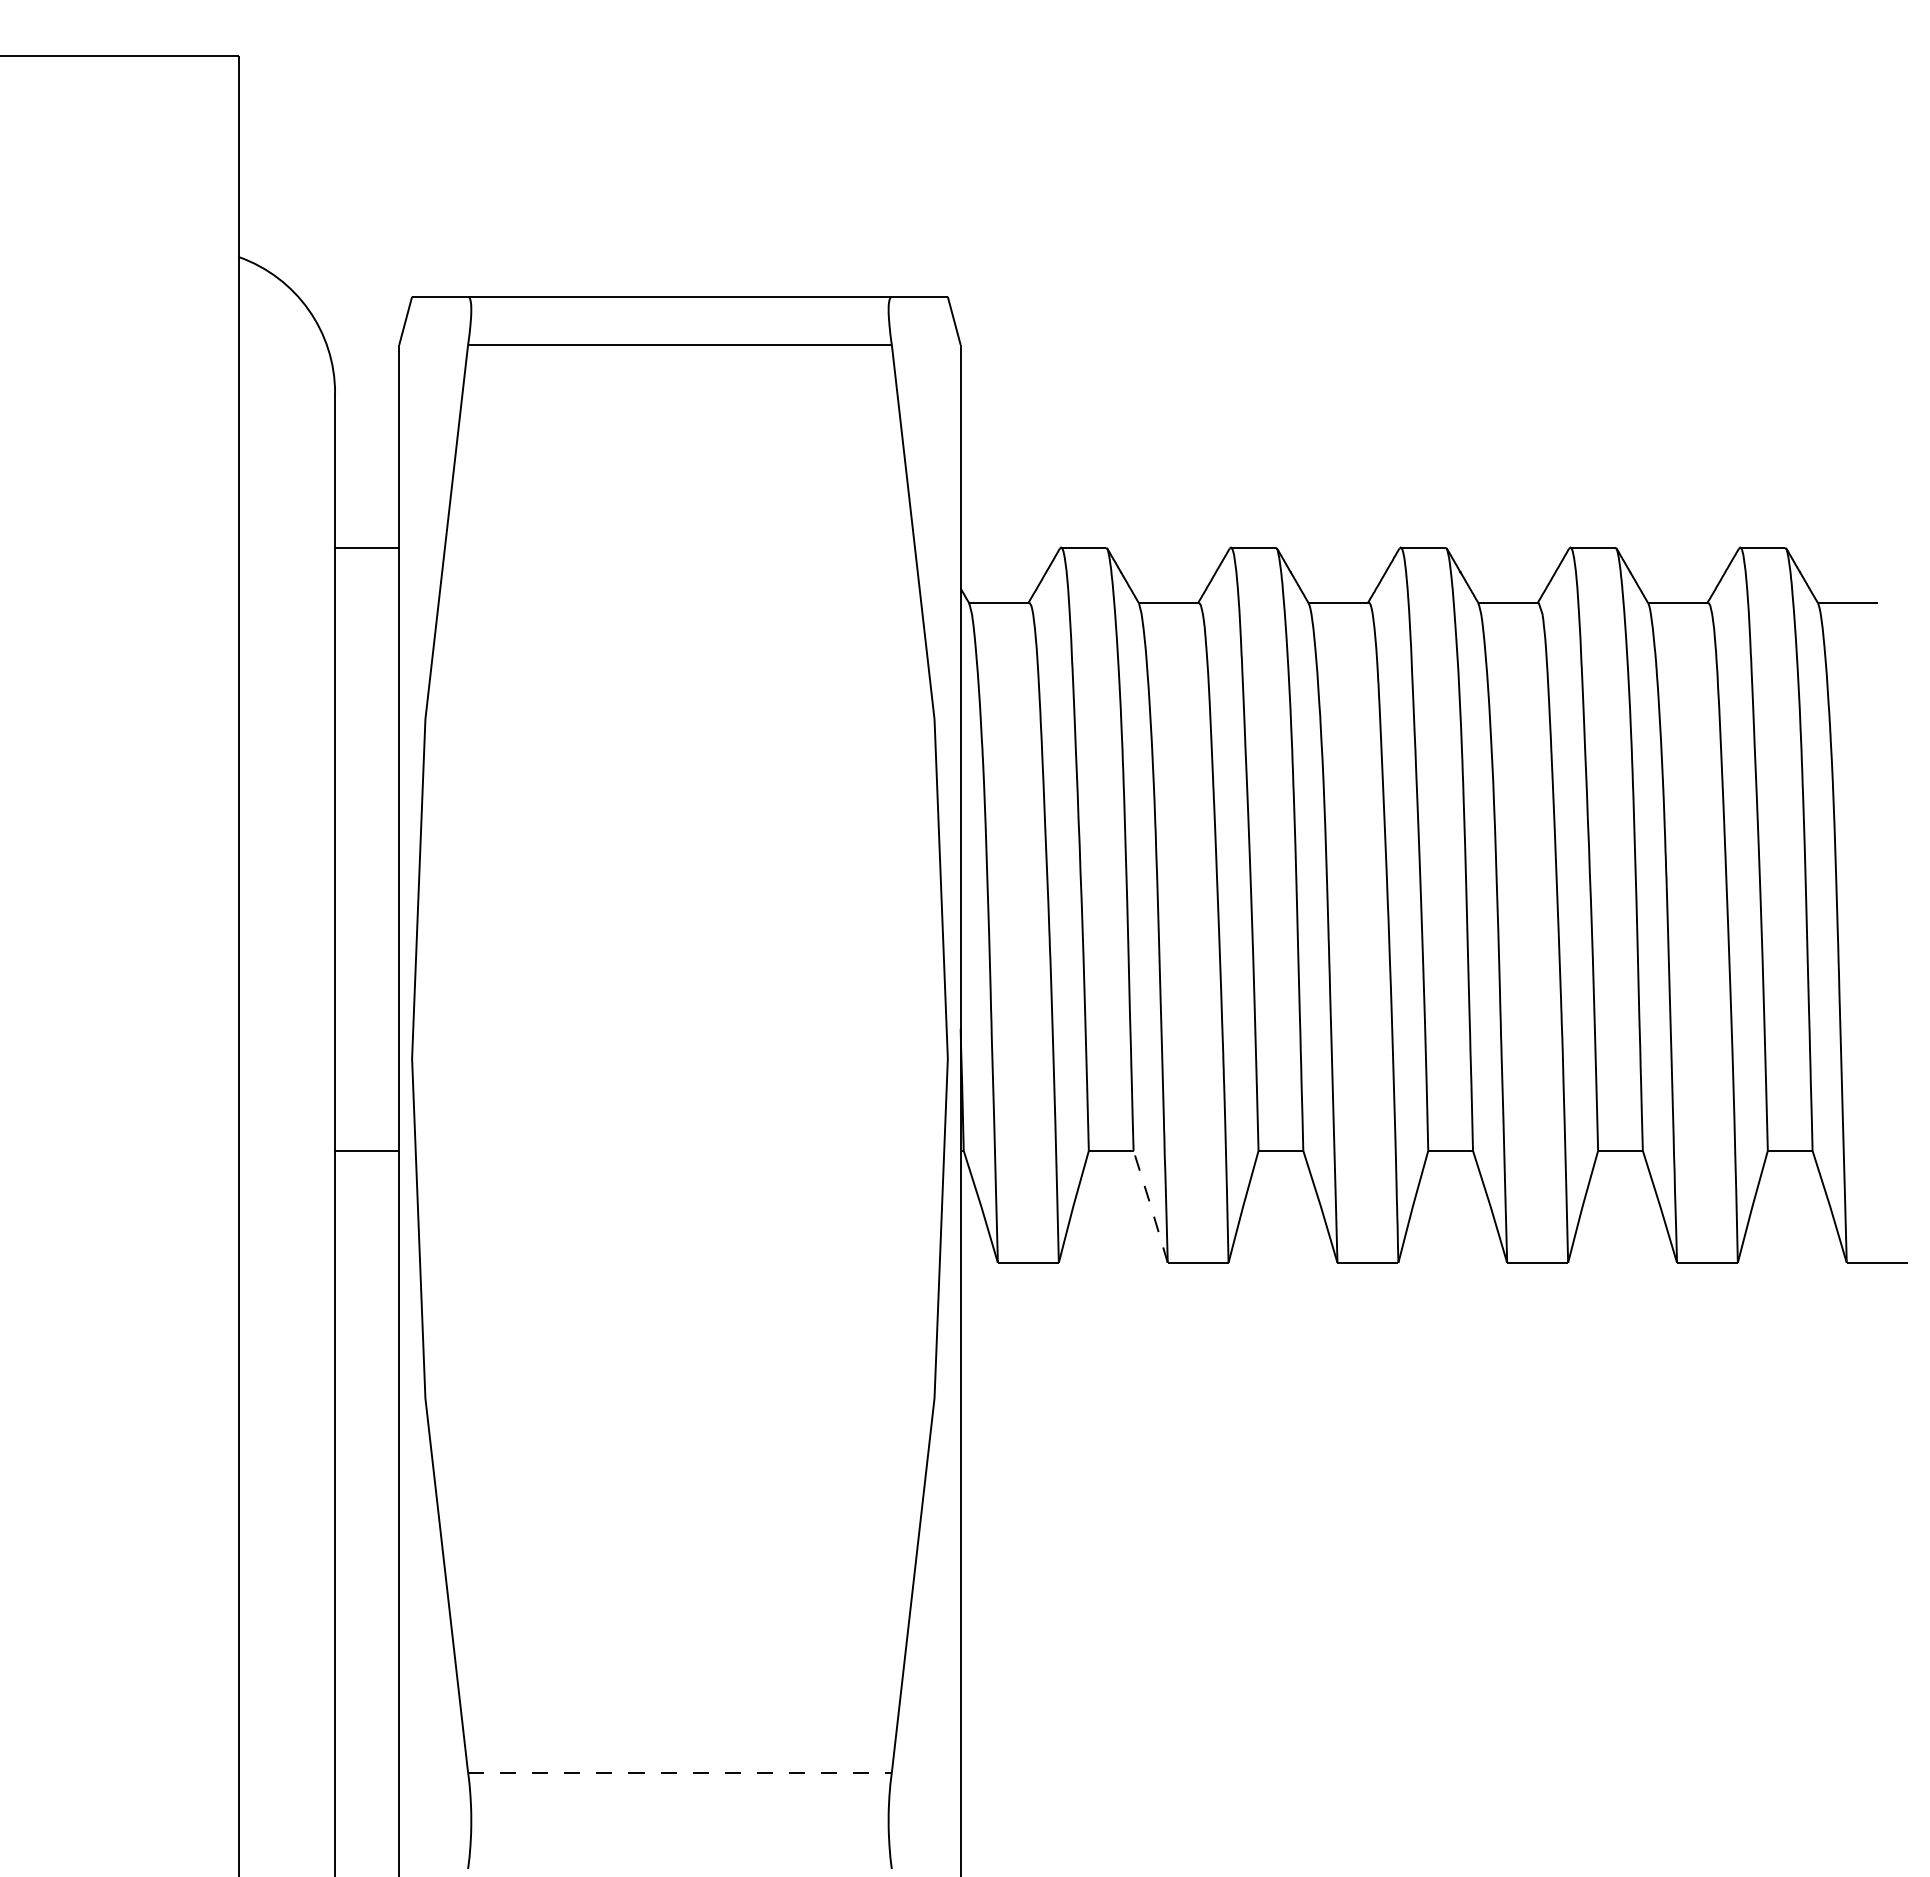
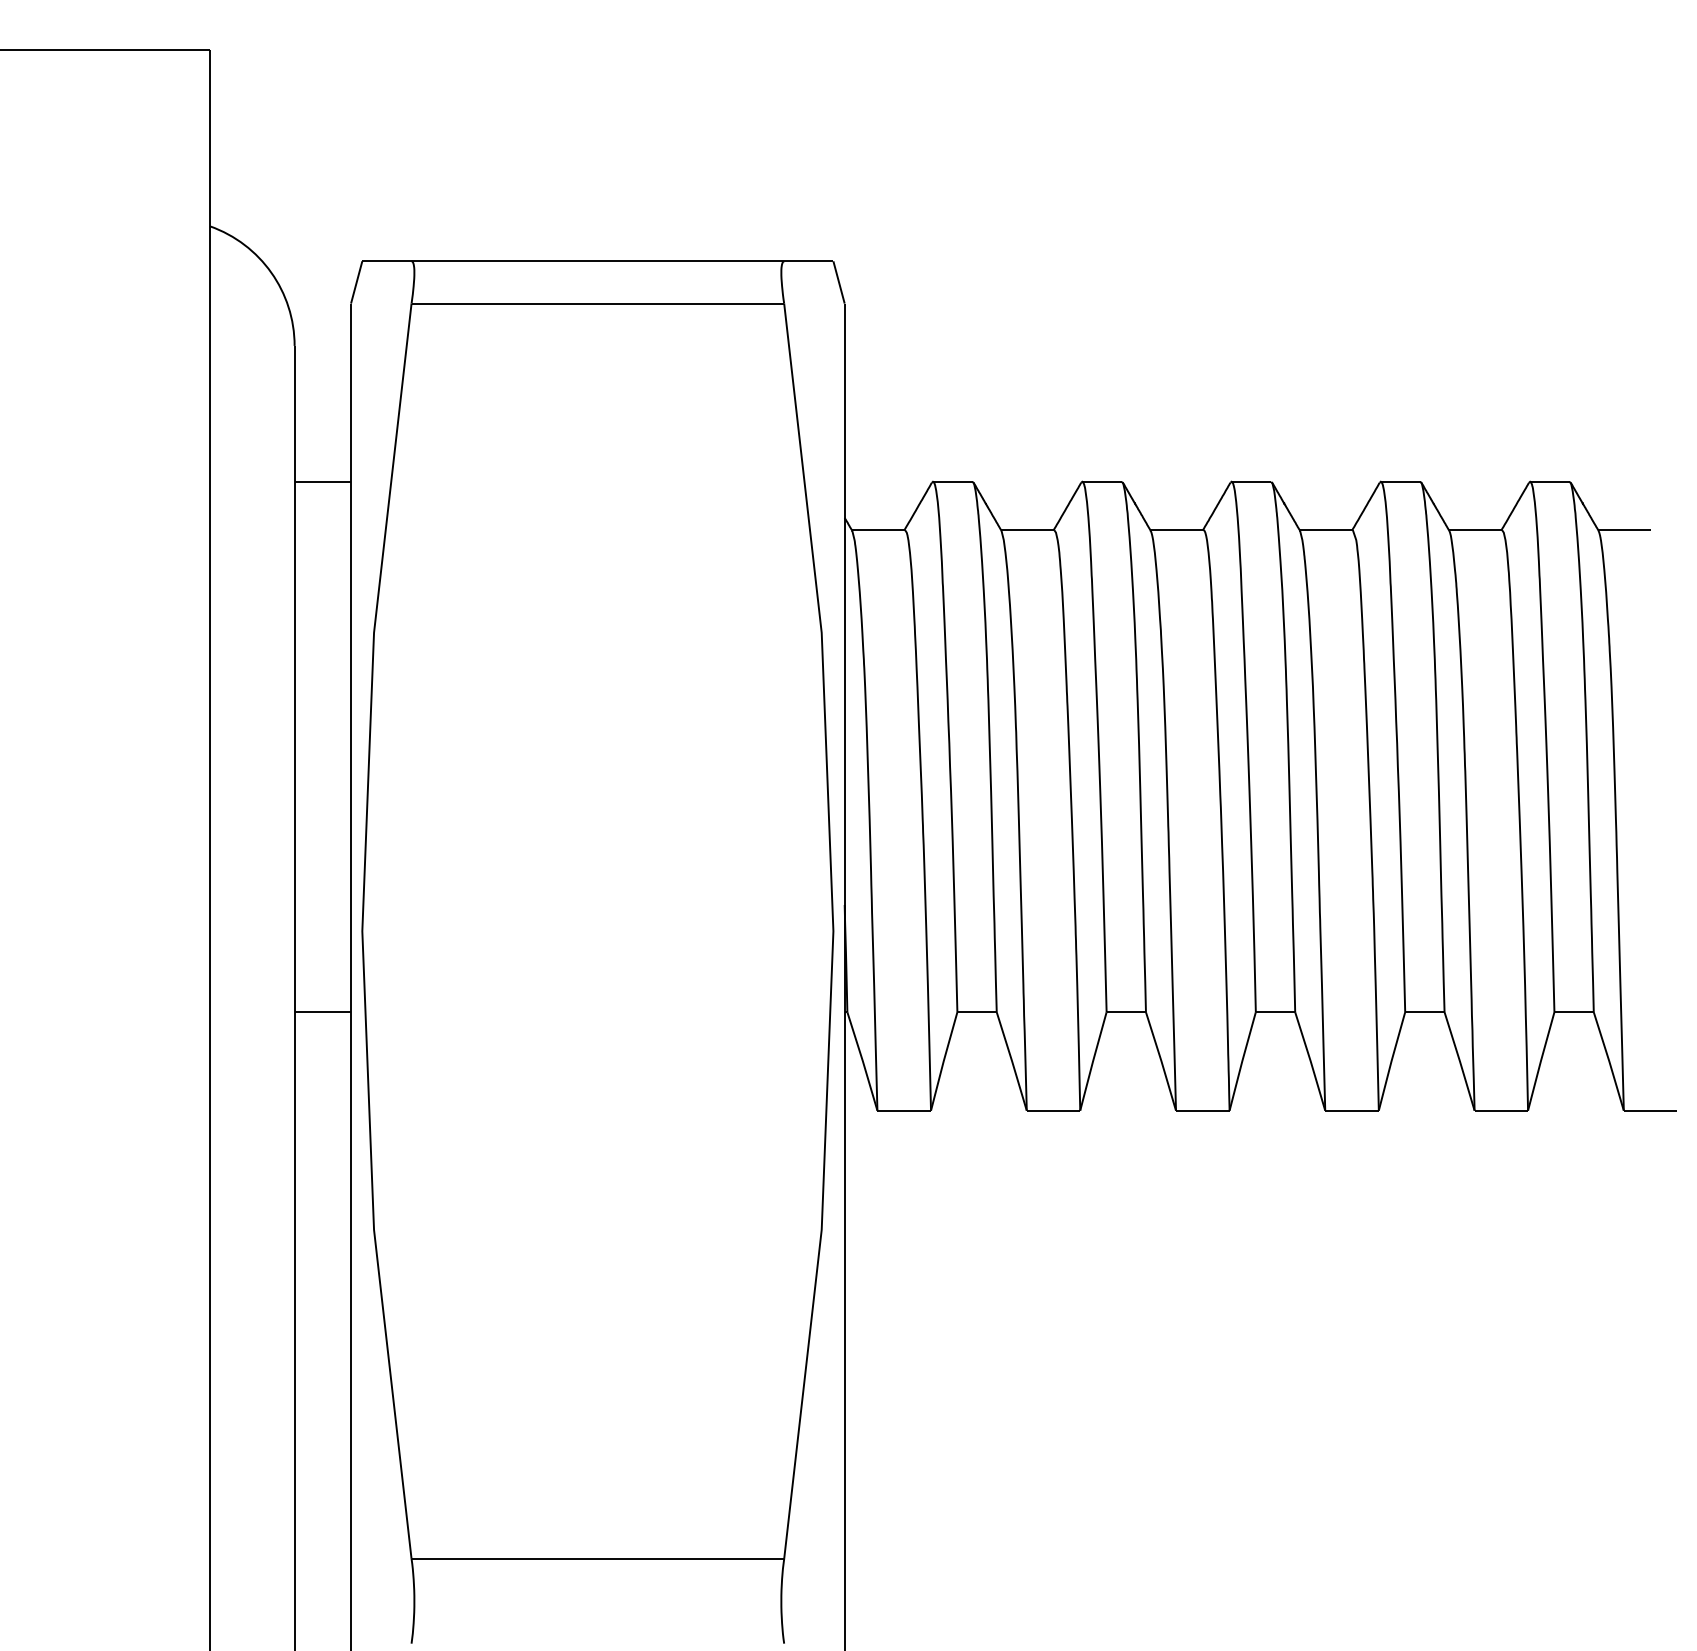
line: (1151, 1206) -> (1012, 1061), dashed -> solid
line: (679, 1772) -> (597, 1558), dashed -> solid

